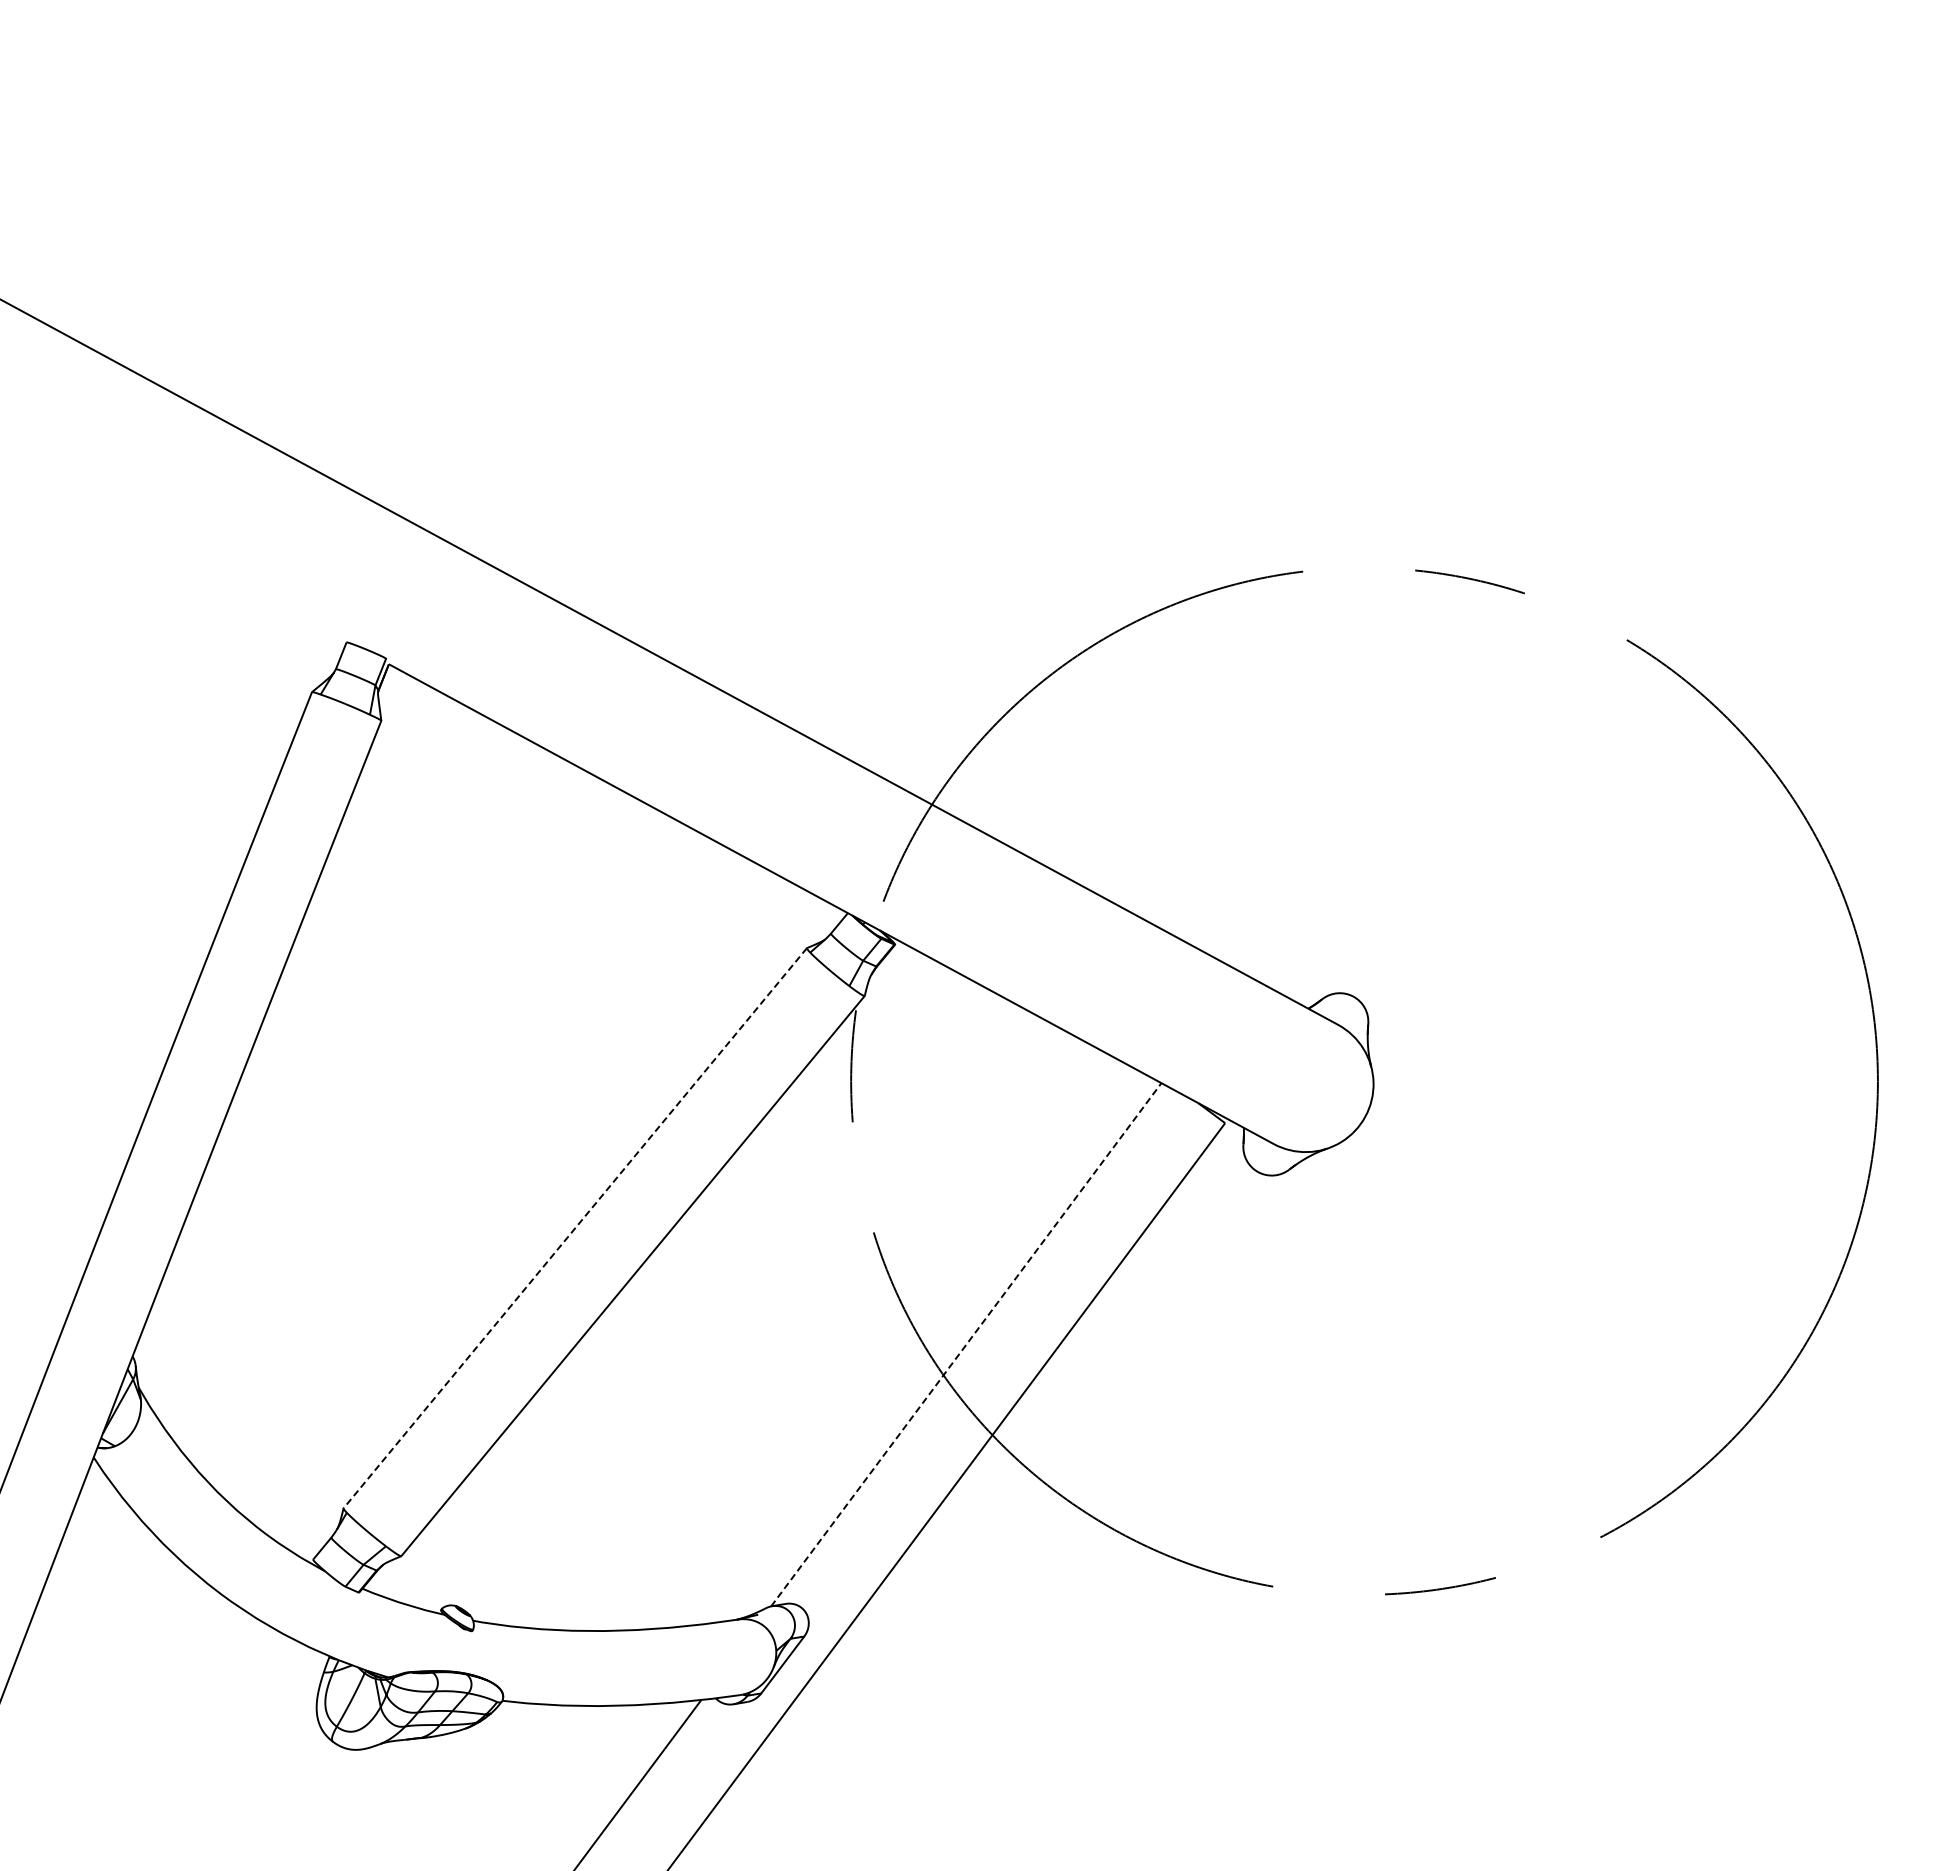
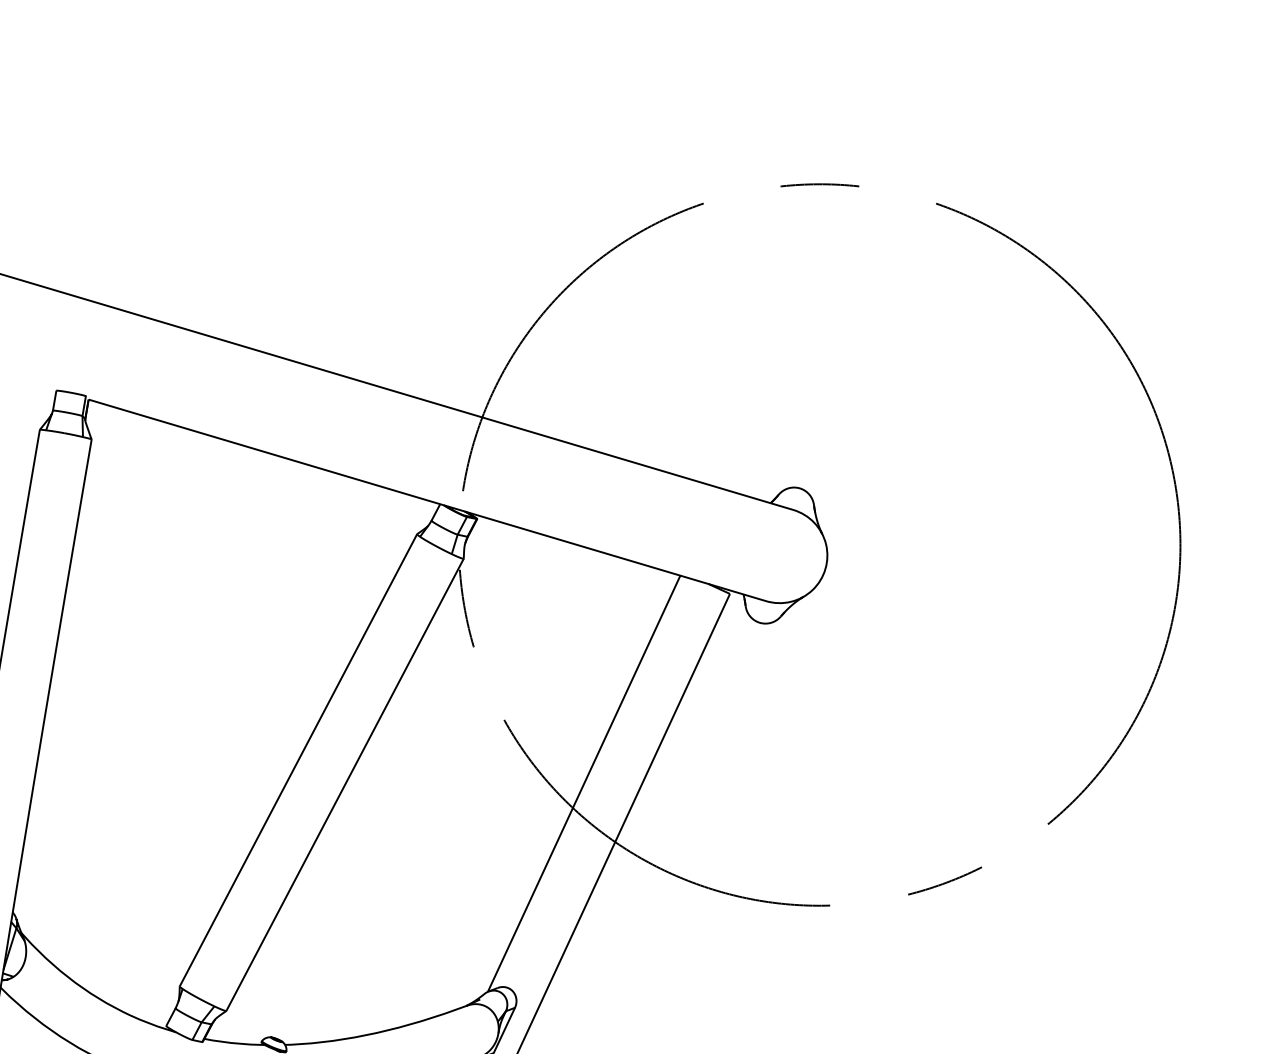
line: (575, 1228) -> (298, 760), dashed -> solid
line: (966, 1344) -> (584, 783), dashed -> solid

